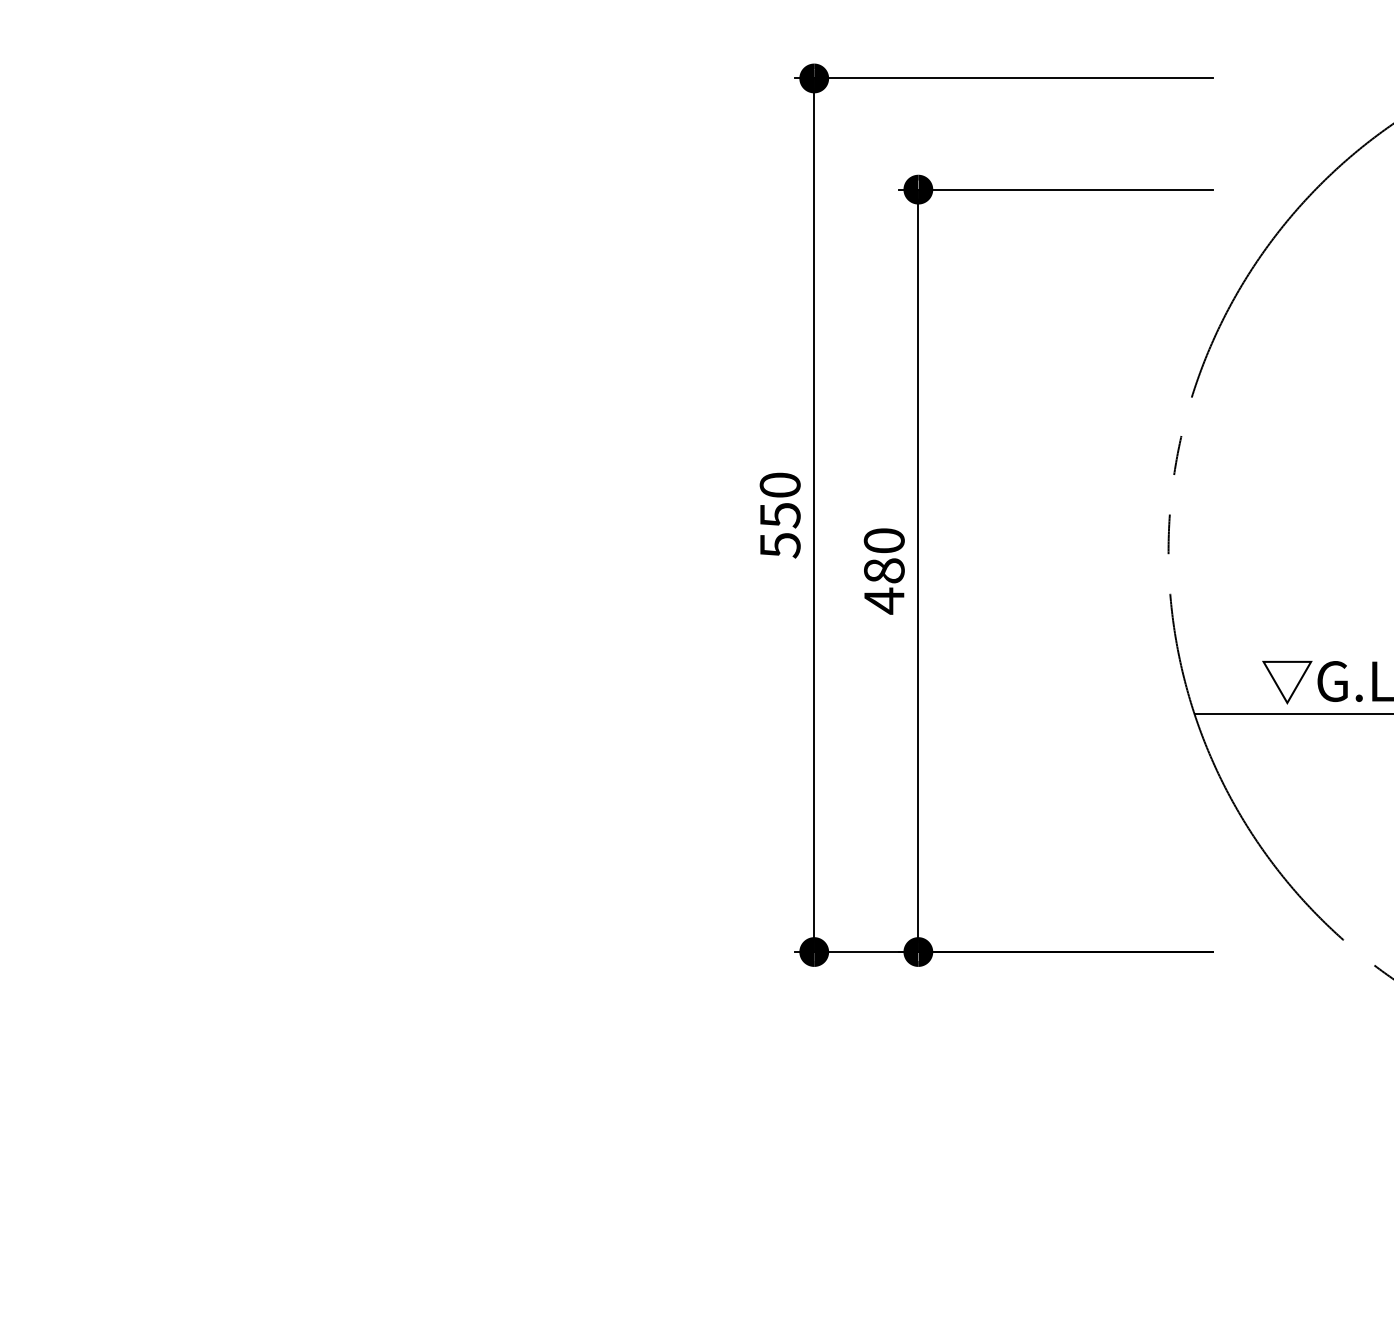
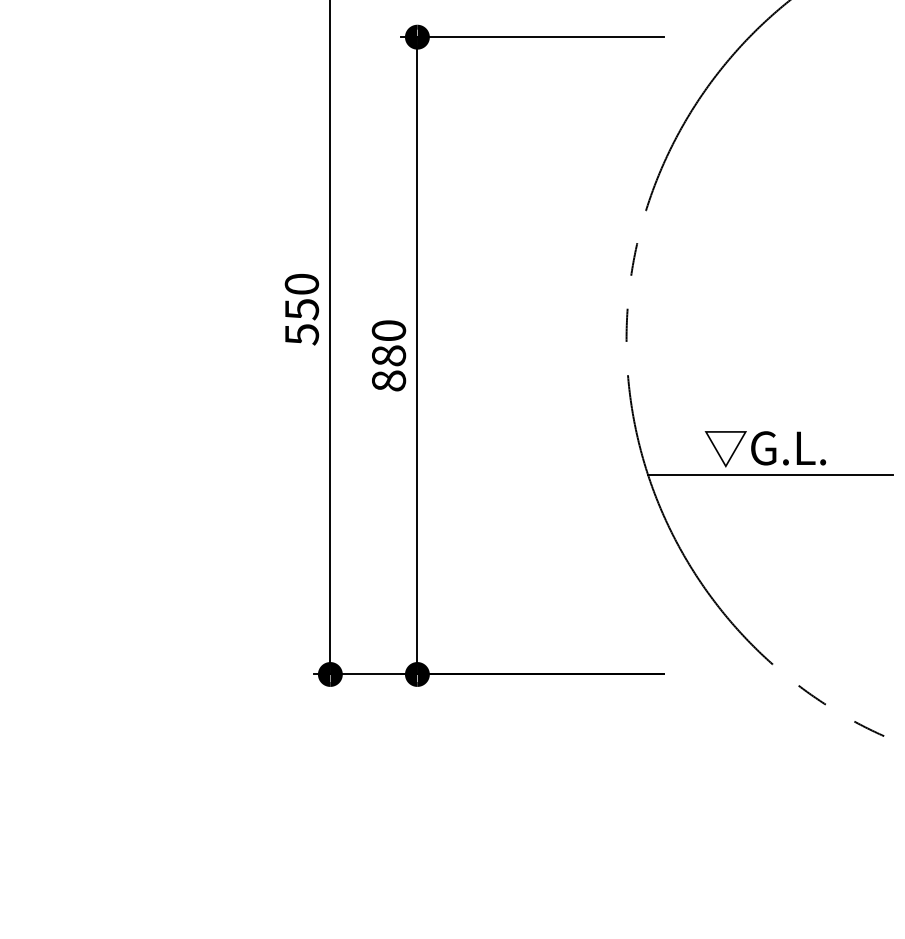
text: (884, 600) -> (389, 380), 480 -> 880

